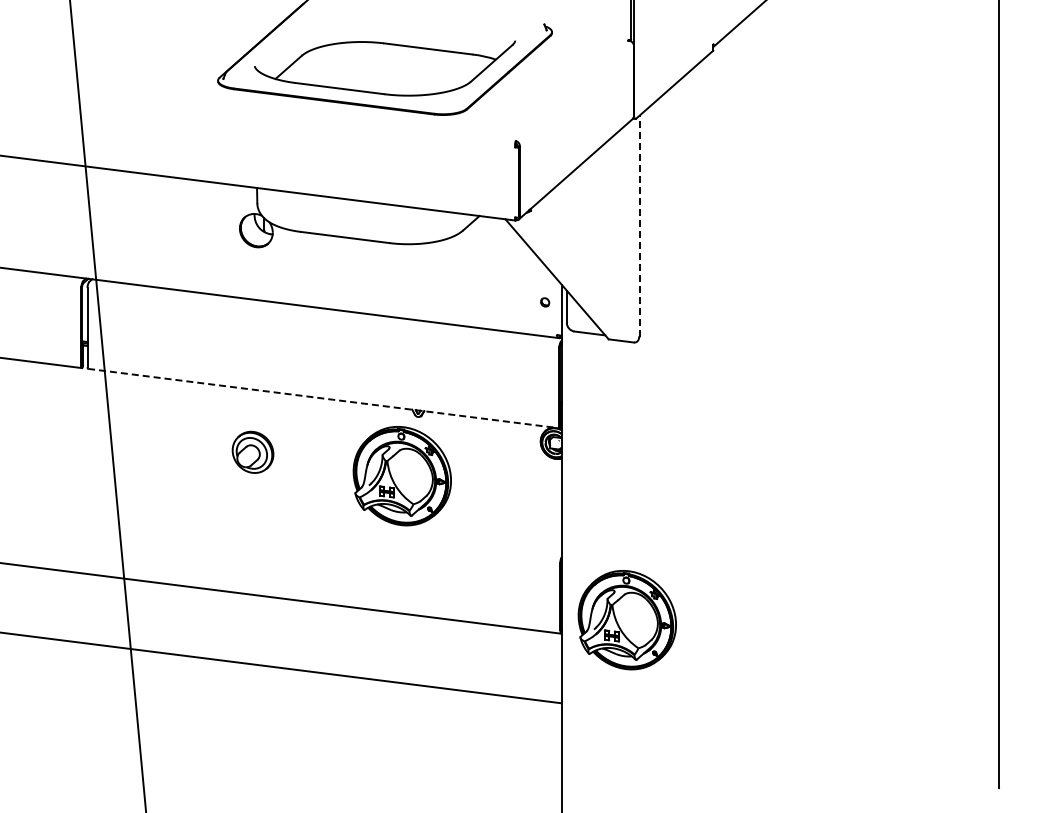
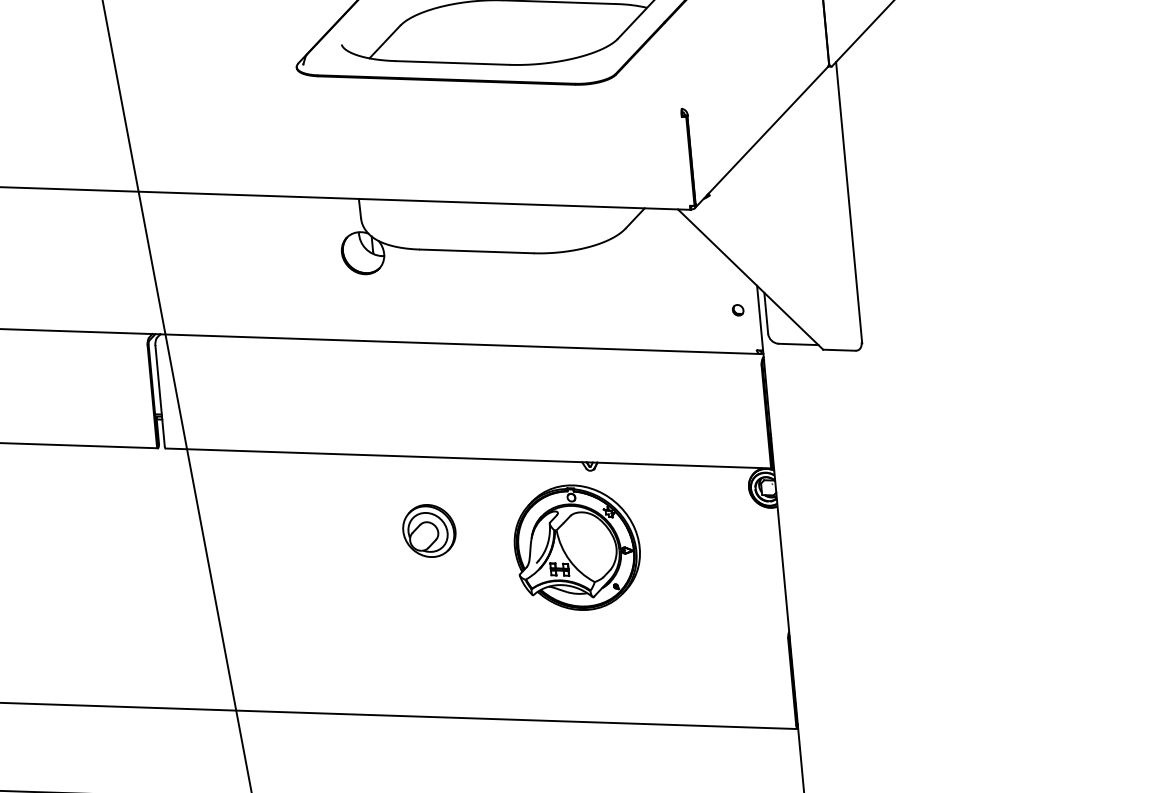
line: (639, 226) -> (849, 202), dashed -> solid
line: (324, 398) -> (469, 458), dashed -> solid
part: (252, 451) -> (428, 529), moved
part: (626, 620) -> (878, 704), removed

